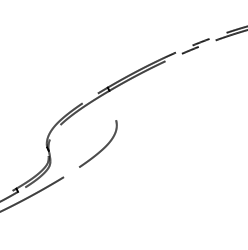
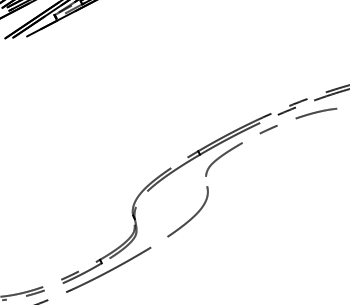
part: (174, 68) -> (269, 130), added

